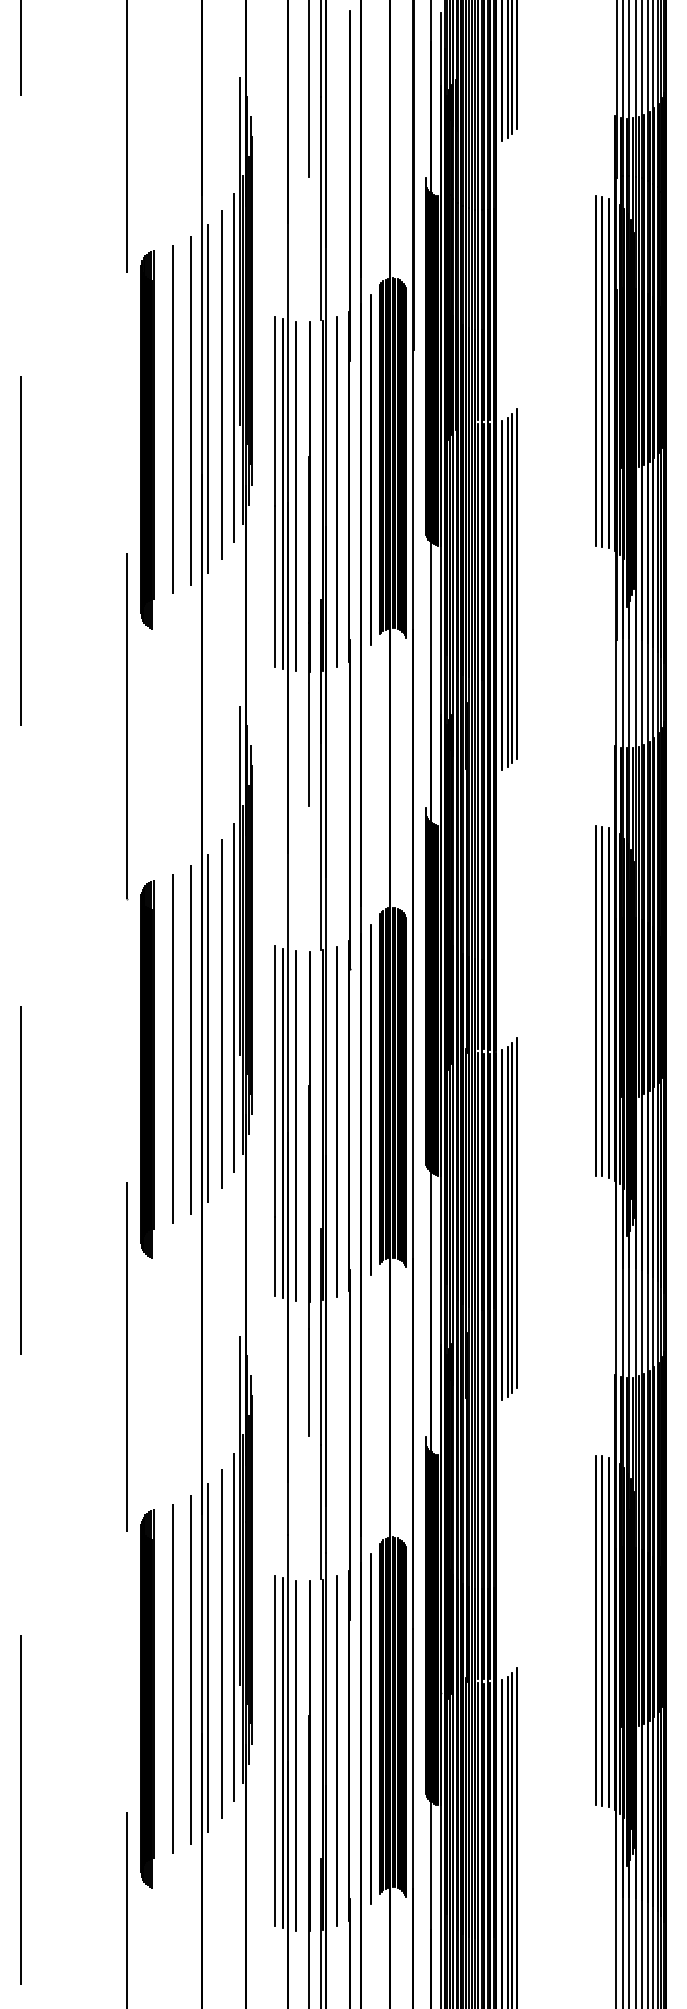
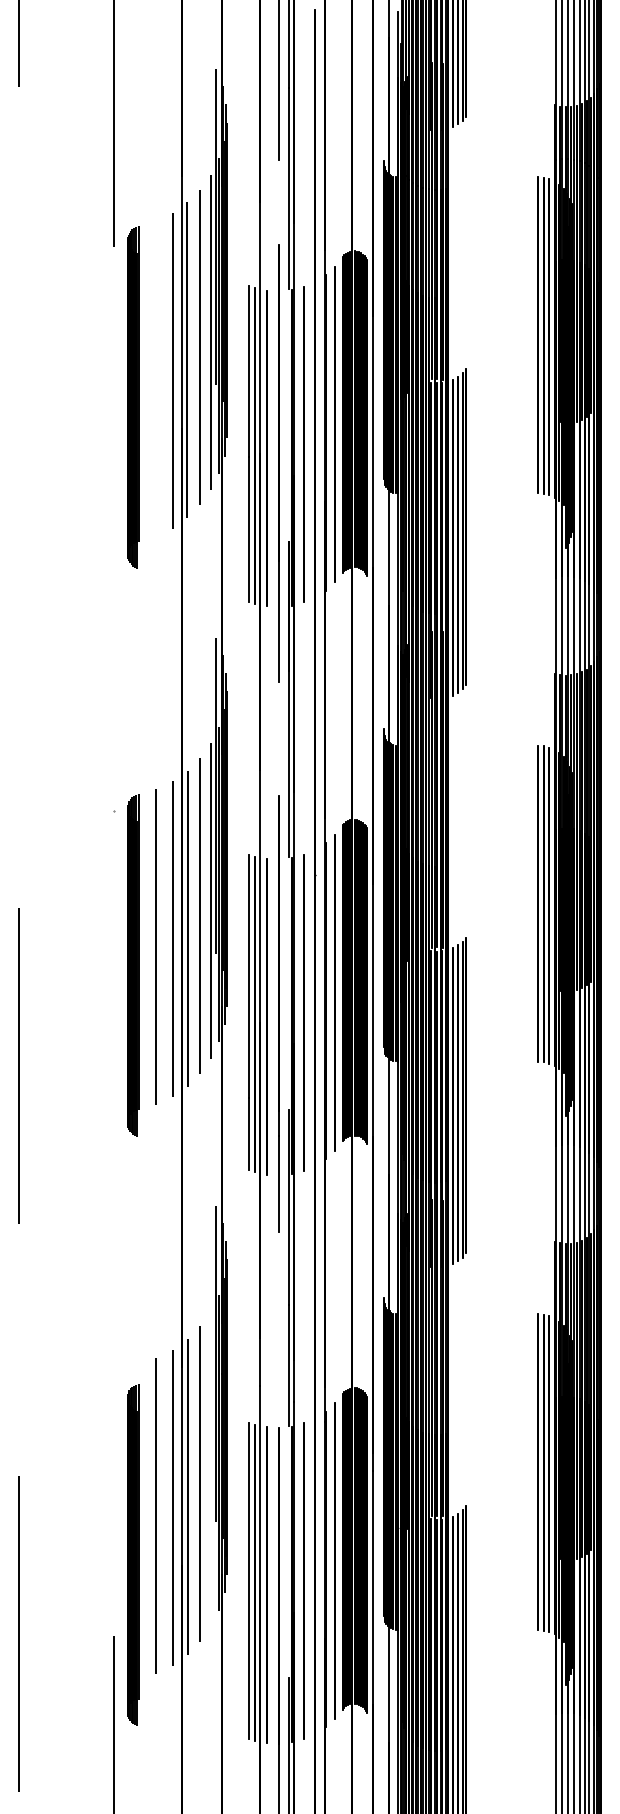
line: (172, 419) -> (155, 378), removed
line: (20, 550) -> (18, 497), removed
line: (308, 564) -> (278, 463), moved
line: (126, 725) -> (114, 655), removed
line: (308, 1193) -> (278, 1013), moved
line: (126, 1357) -> (114, 1225), removed
line: (234, 1627) -> (211, 1469), removed
part: (148, 1698) -> (133, 1554), moved

